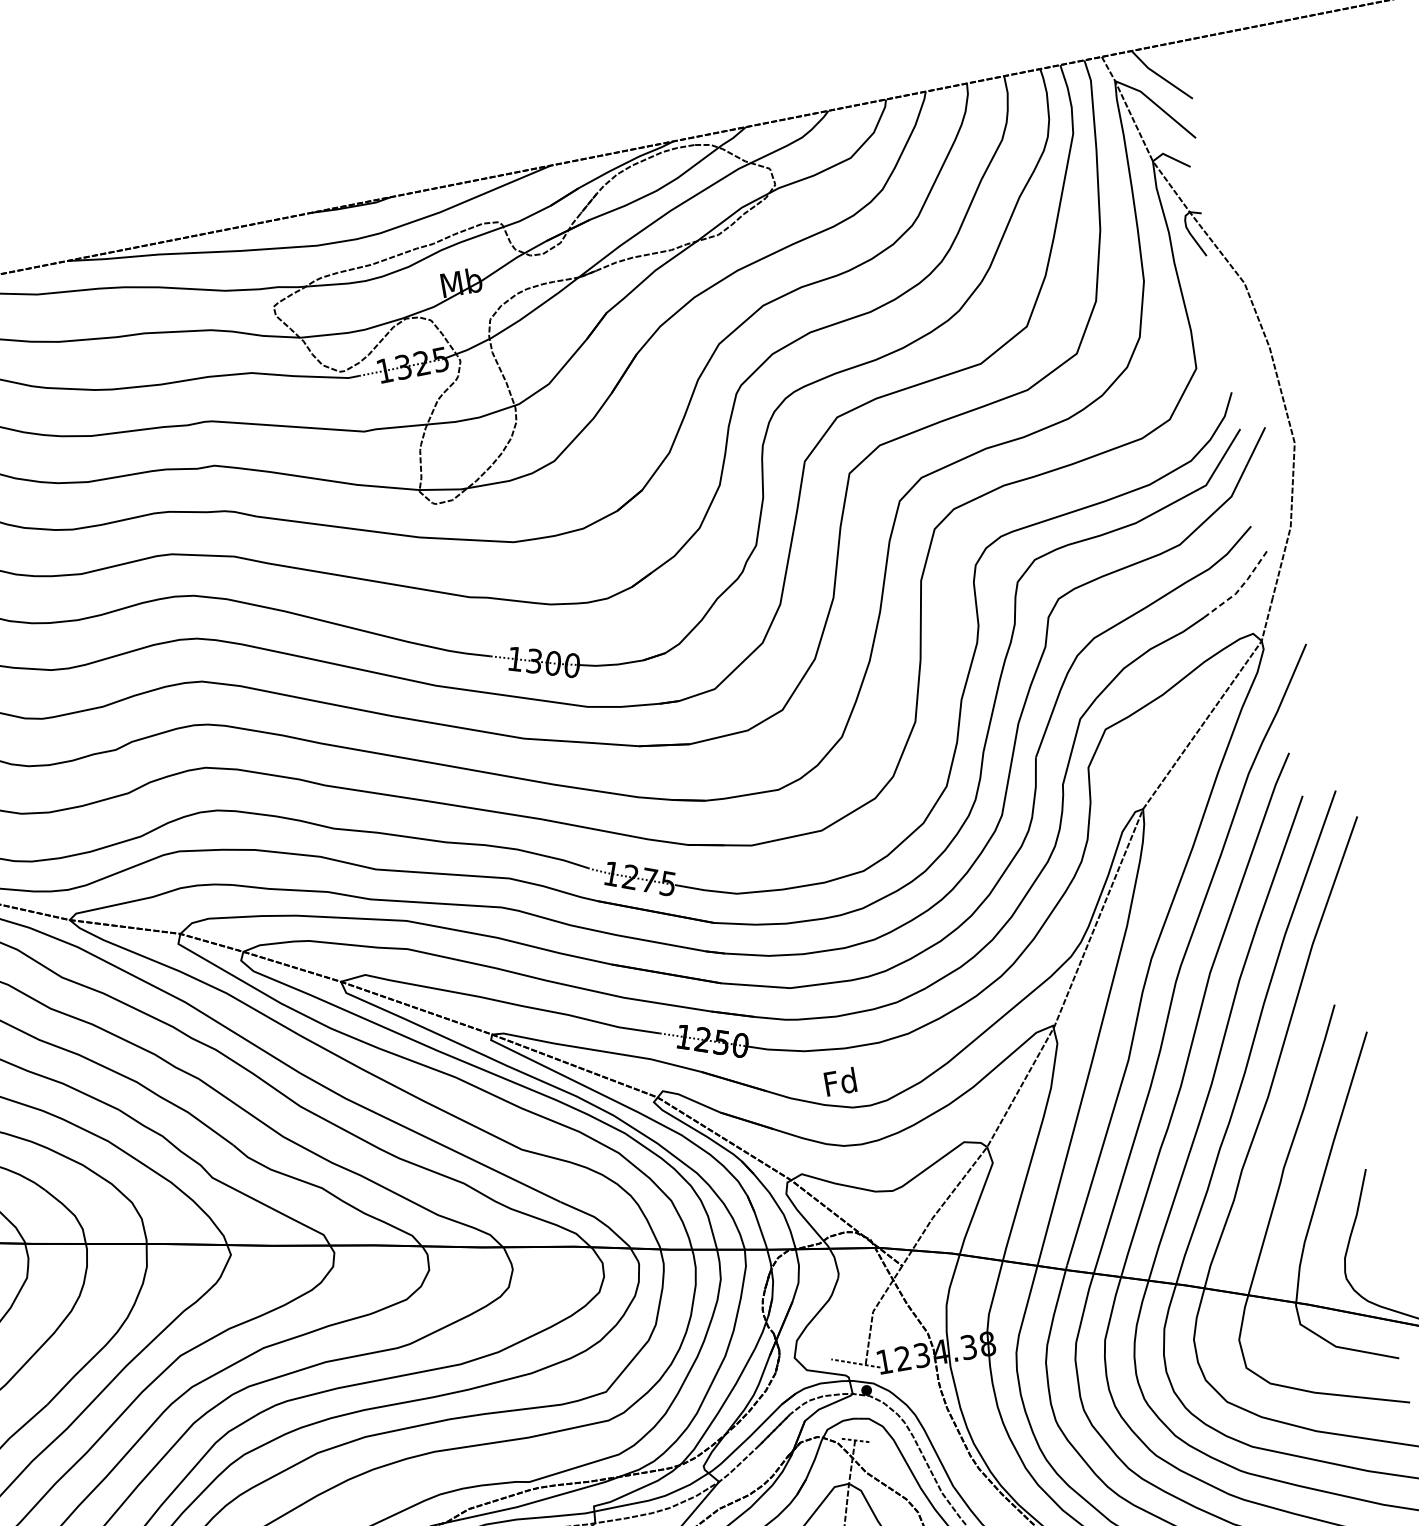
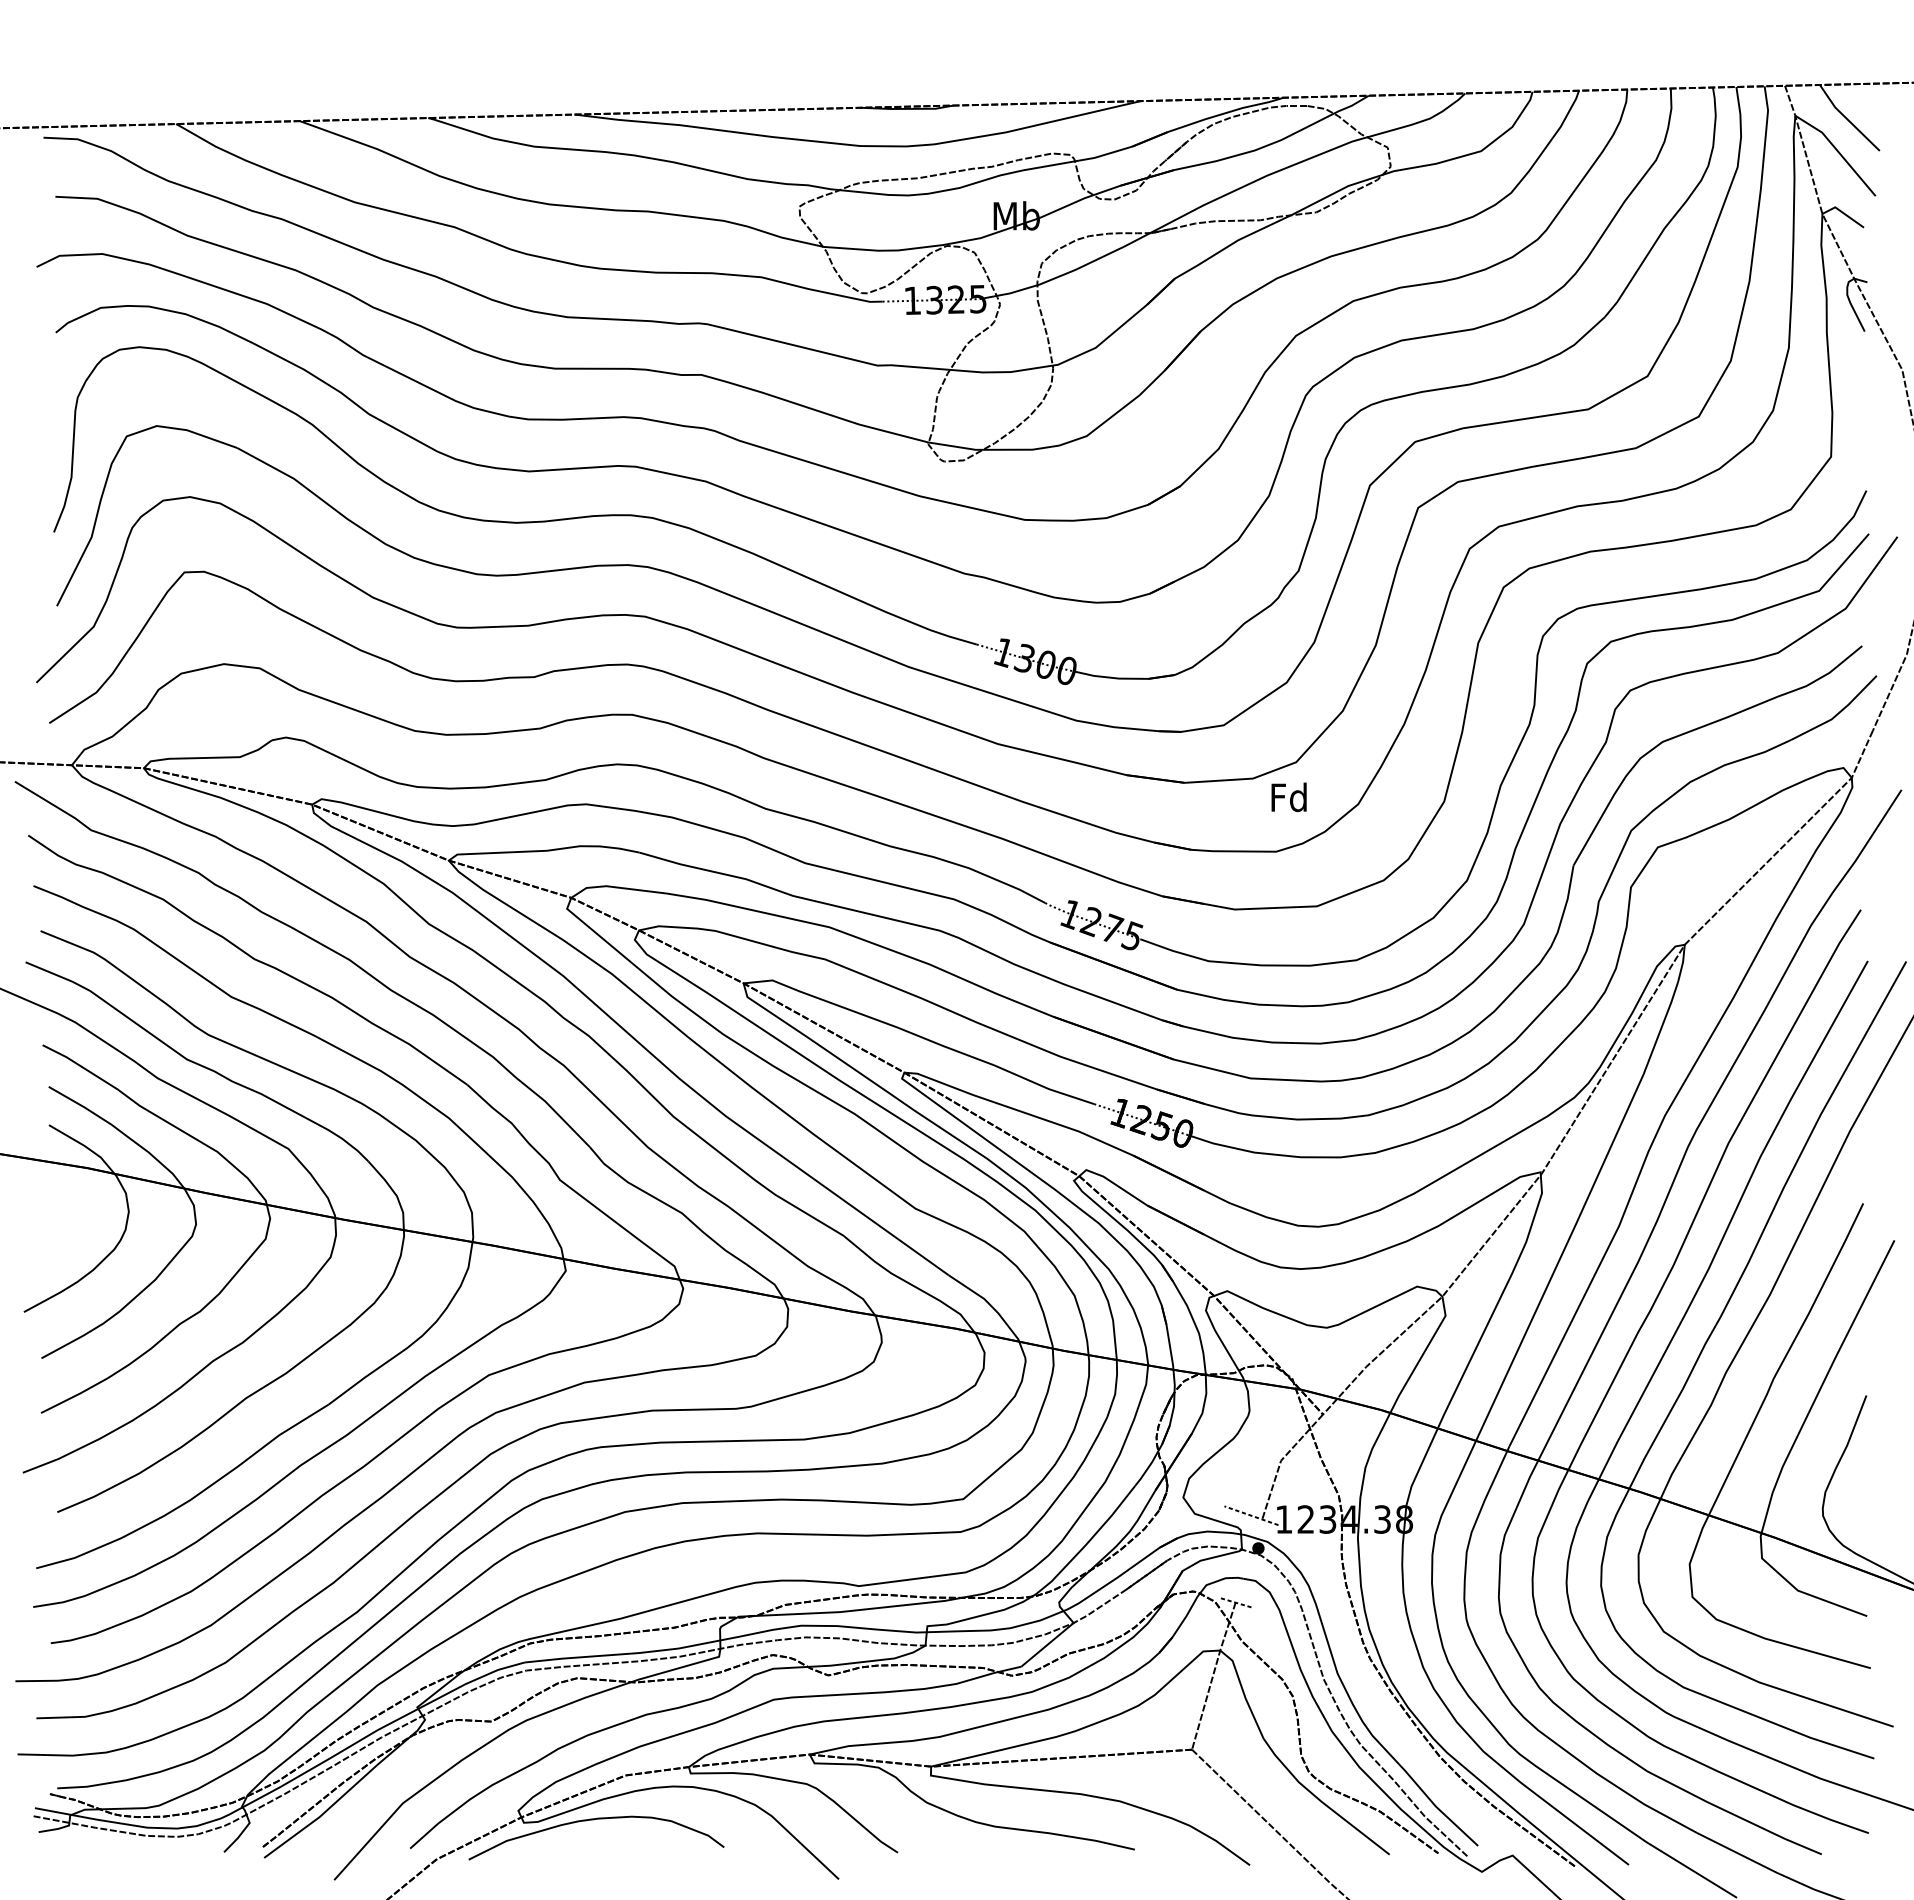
line: (1240, 587) -> (1838, 713), dashed -> solid
text: (839, 1082) -> (1288, 797), moved

